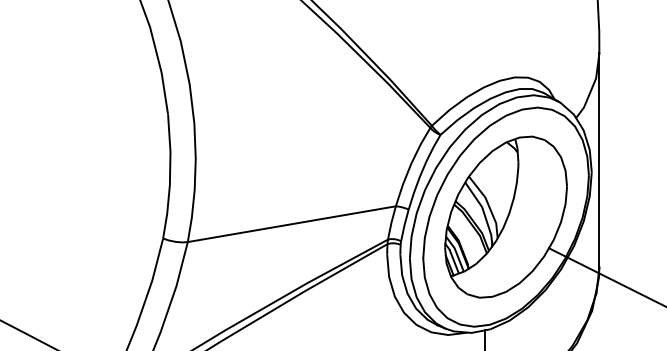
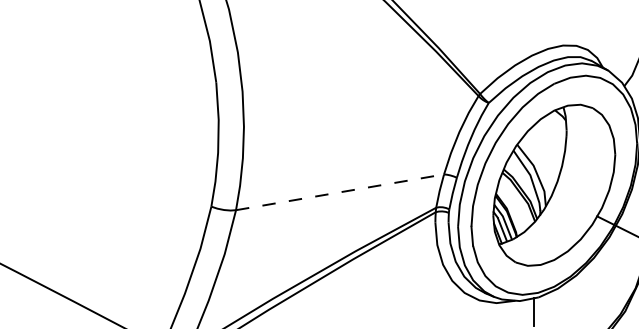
line: (291, 224) -> (339, 192), solid -> dashed

